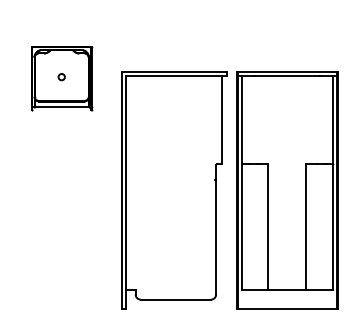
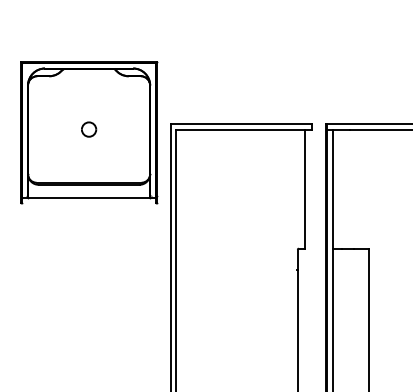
part: (61, 78) -> (88, 132), size x1.67

